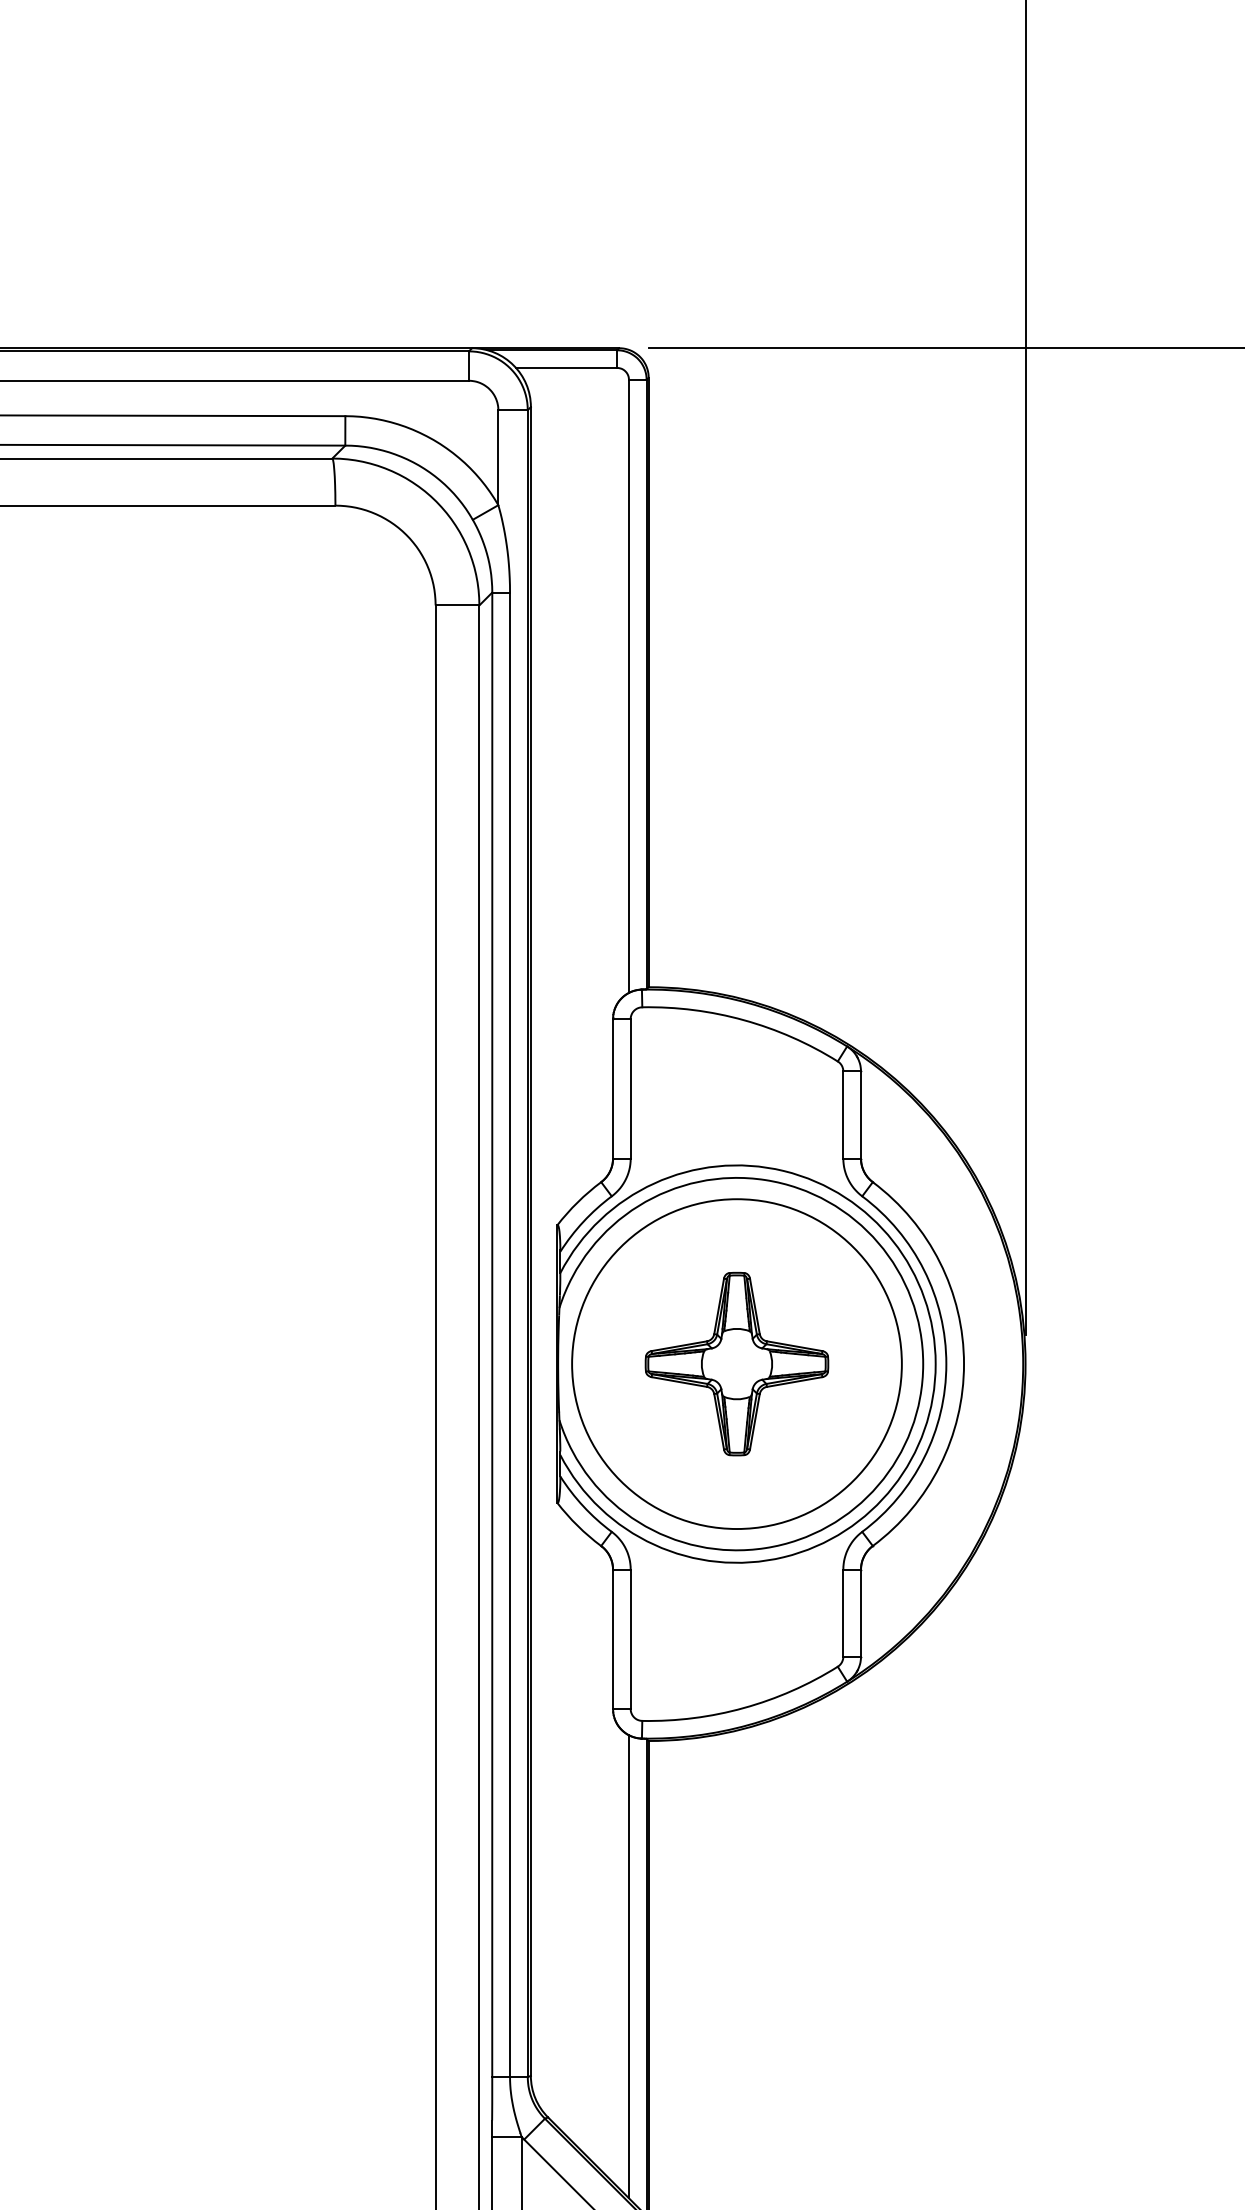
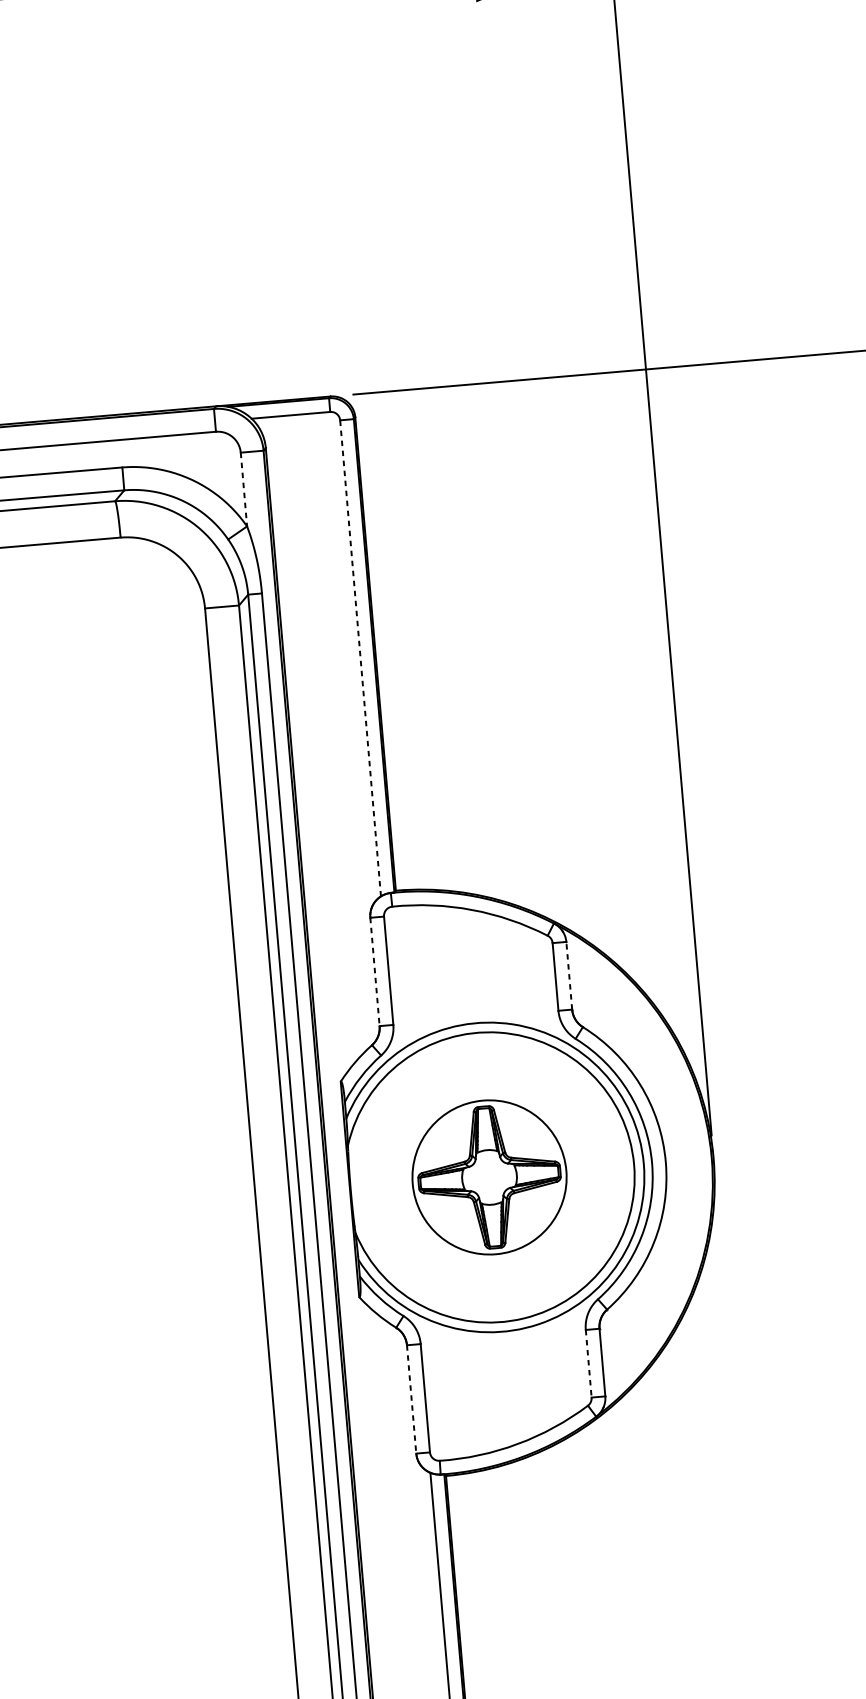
line: (498, 458) -> (244, 490), solid -> dashed
line: (628, 686) -> (360, 658), solid -> dashed
line: (613, 1088) -> (375, 971), solid -> dashed
line: (861, 1115) -> (569, 976), solid -> dashed
circle: (736, 1364) -> (489, 1177), size x0.6
line: (843, 1613) -> (588, 1363), solid -> dashed
line: (613, 1639) -> (412, 1399), solid -> dashed

